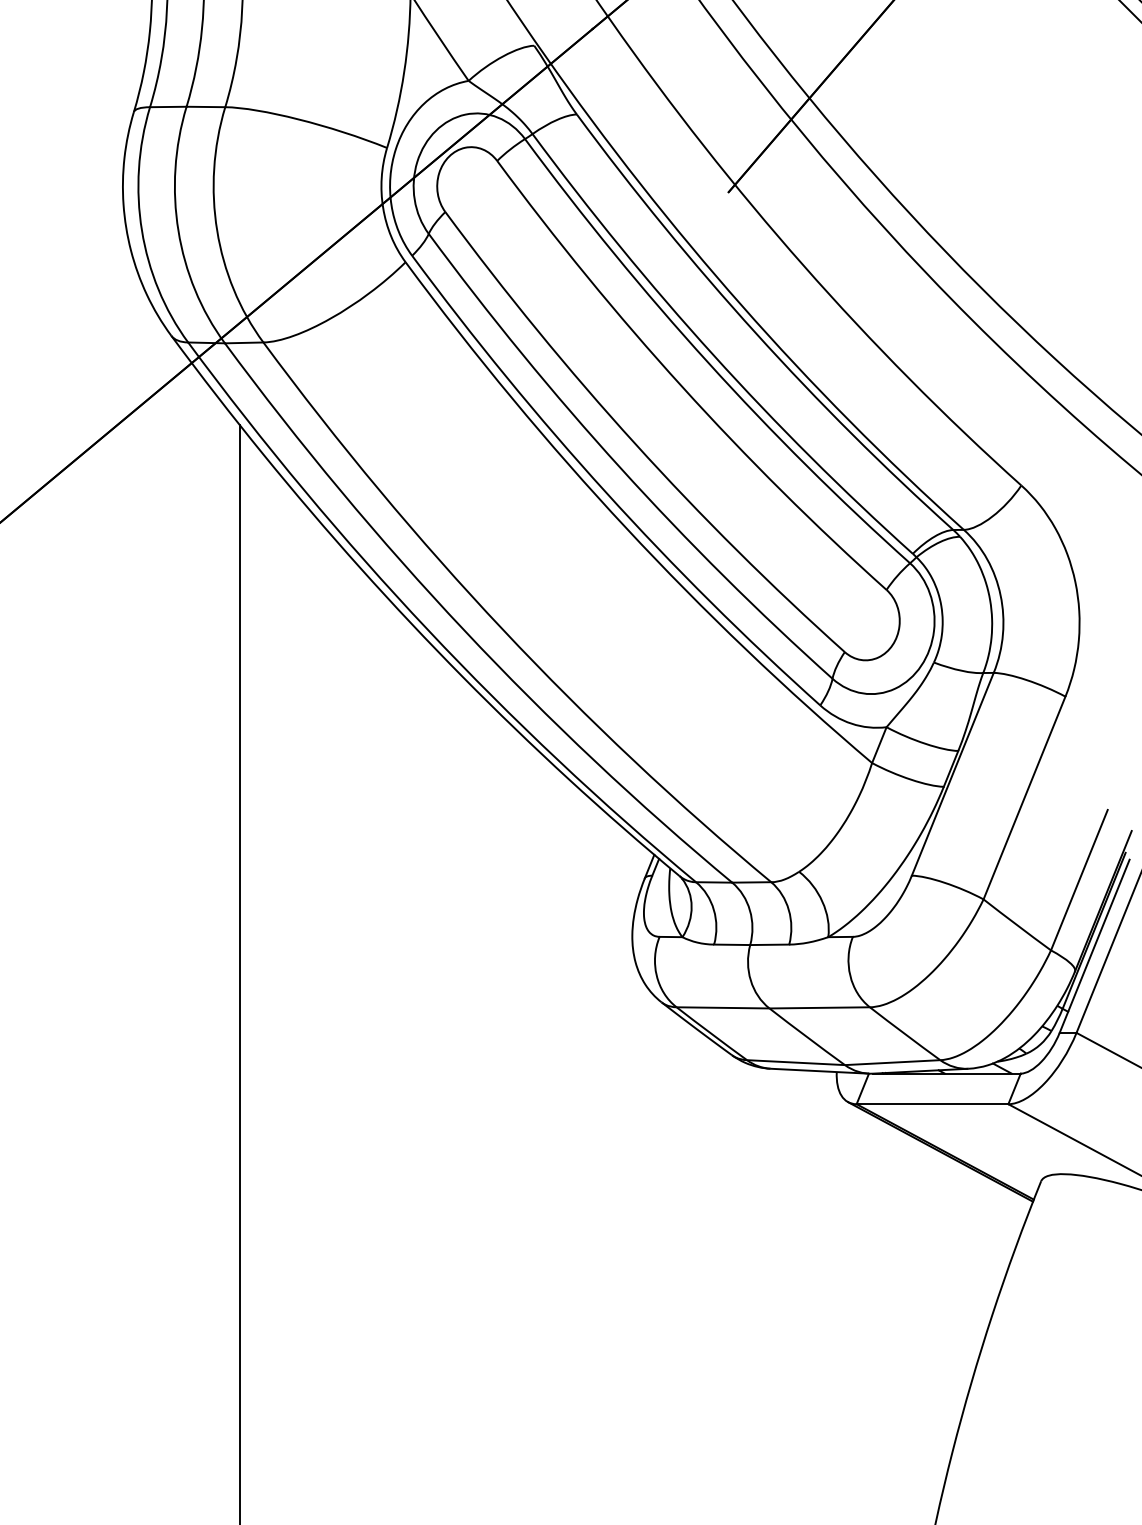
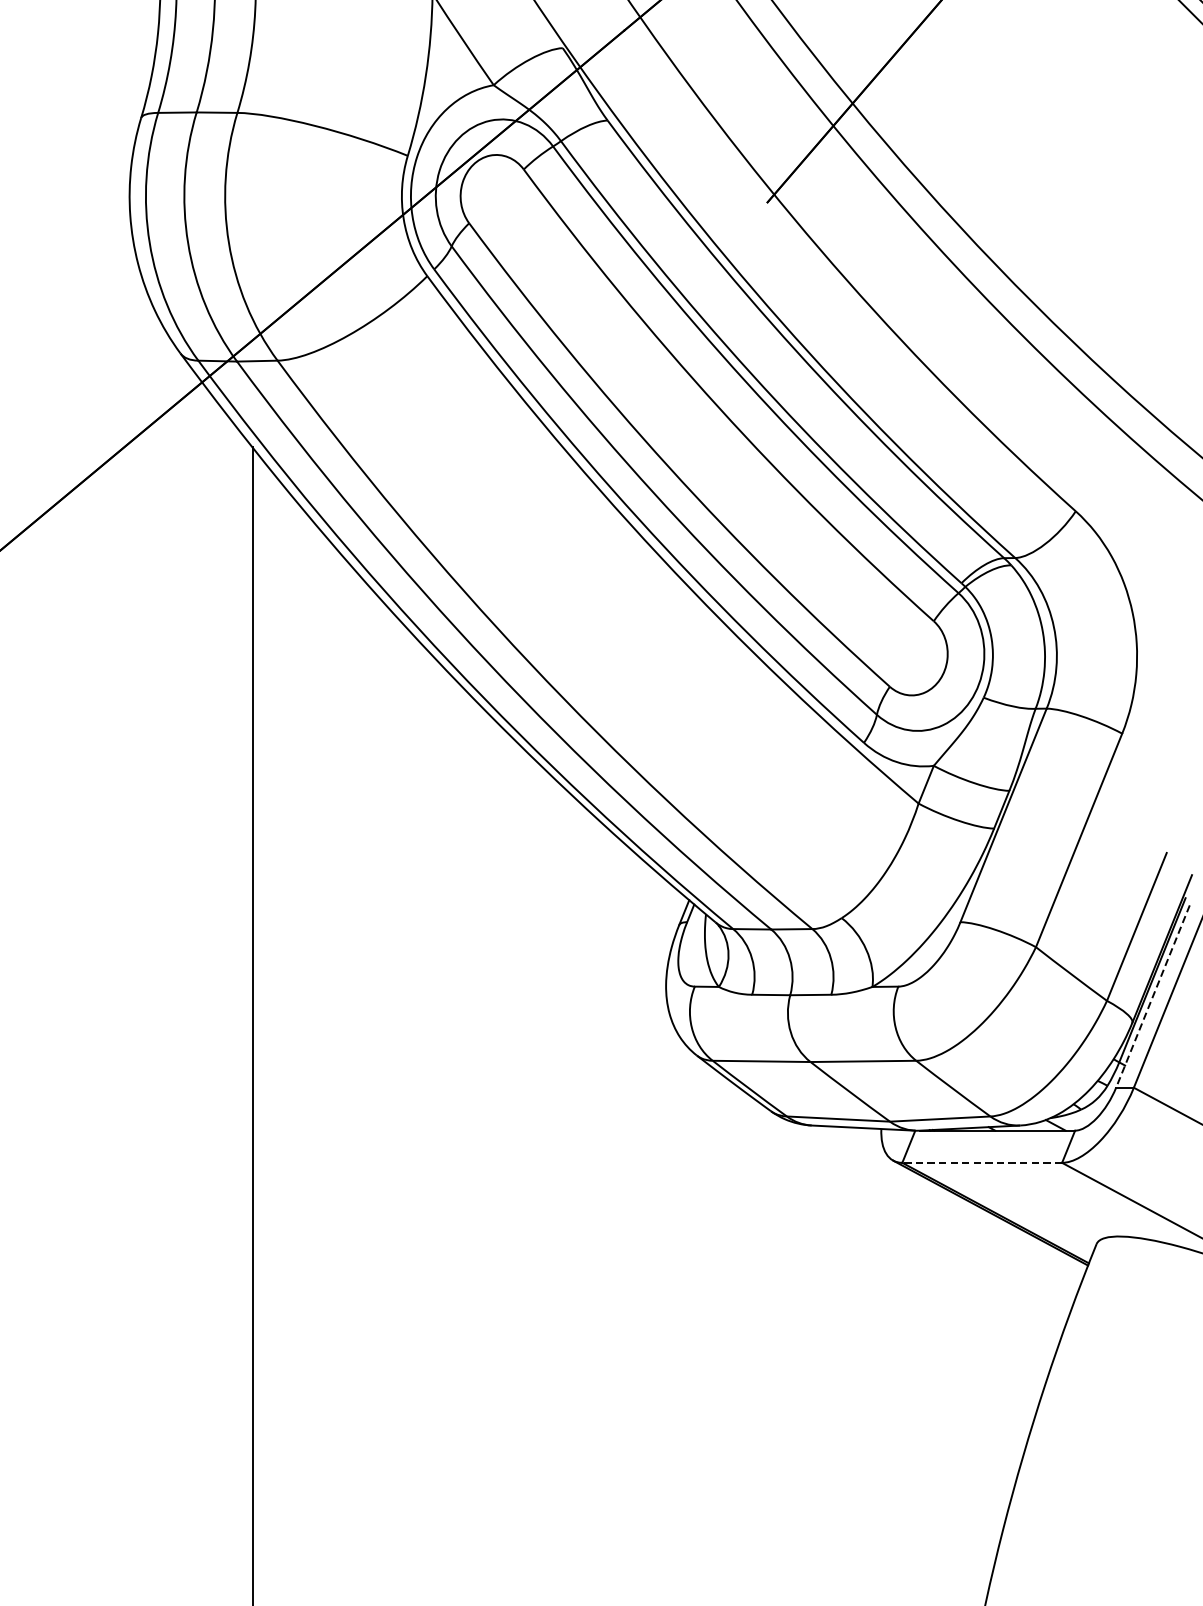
line: (1094, 946) -> (1152, 996), solid -> dashed
line: (932, 1104) -> (982, 1163), solid -> dashed

